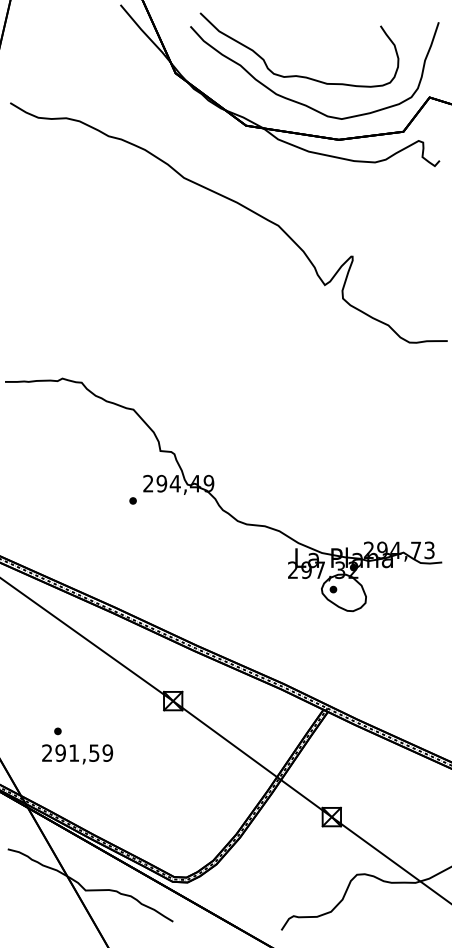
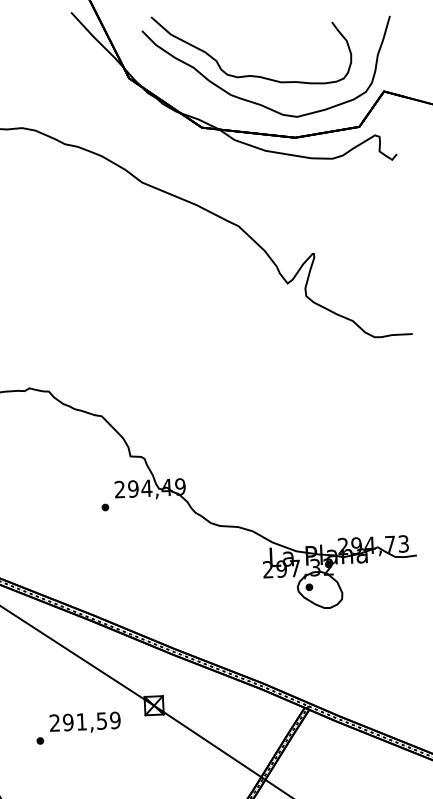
text: (77, 754) -> (85, 723), moved

